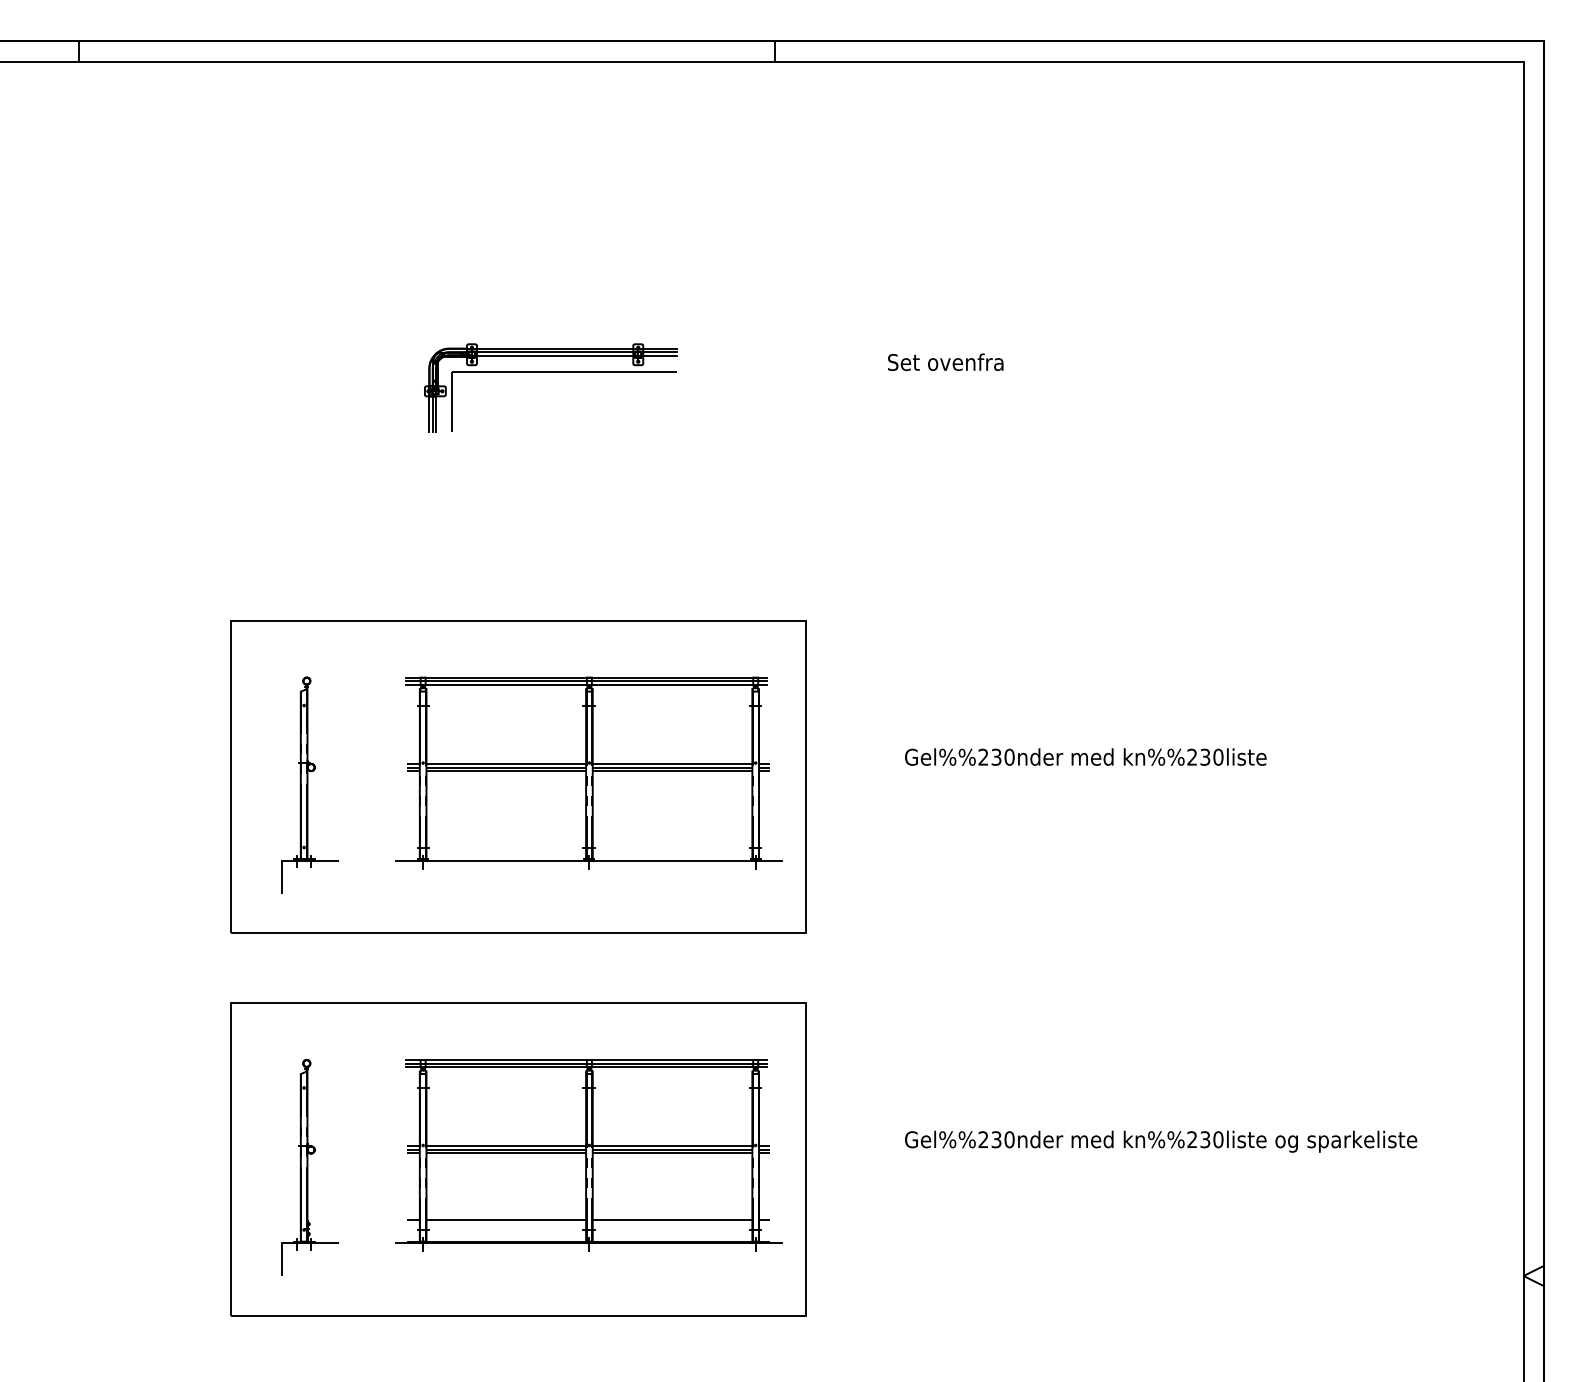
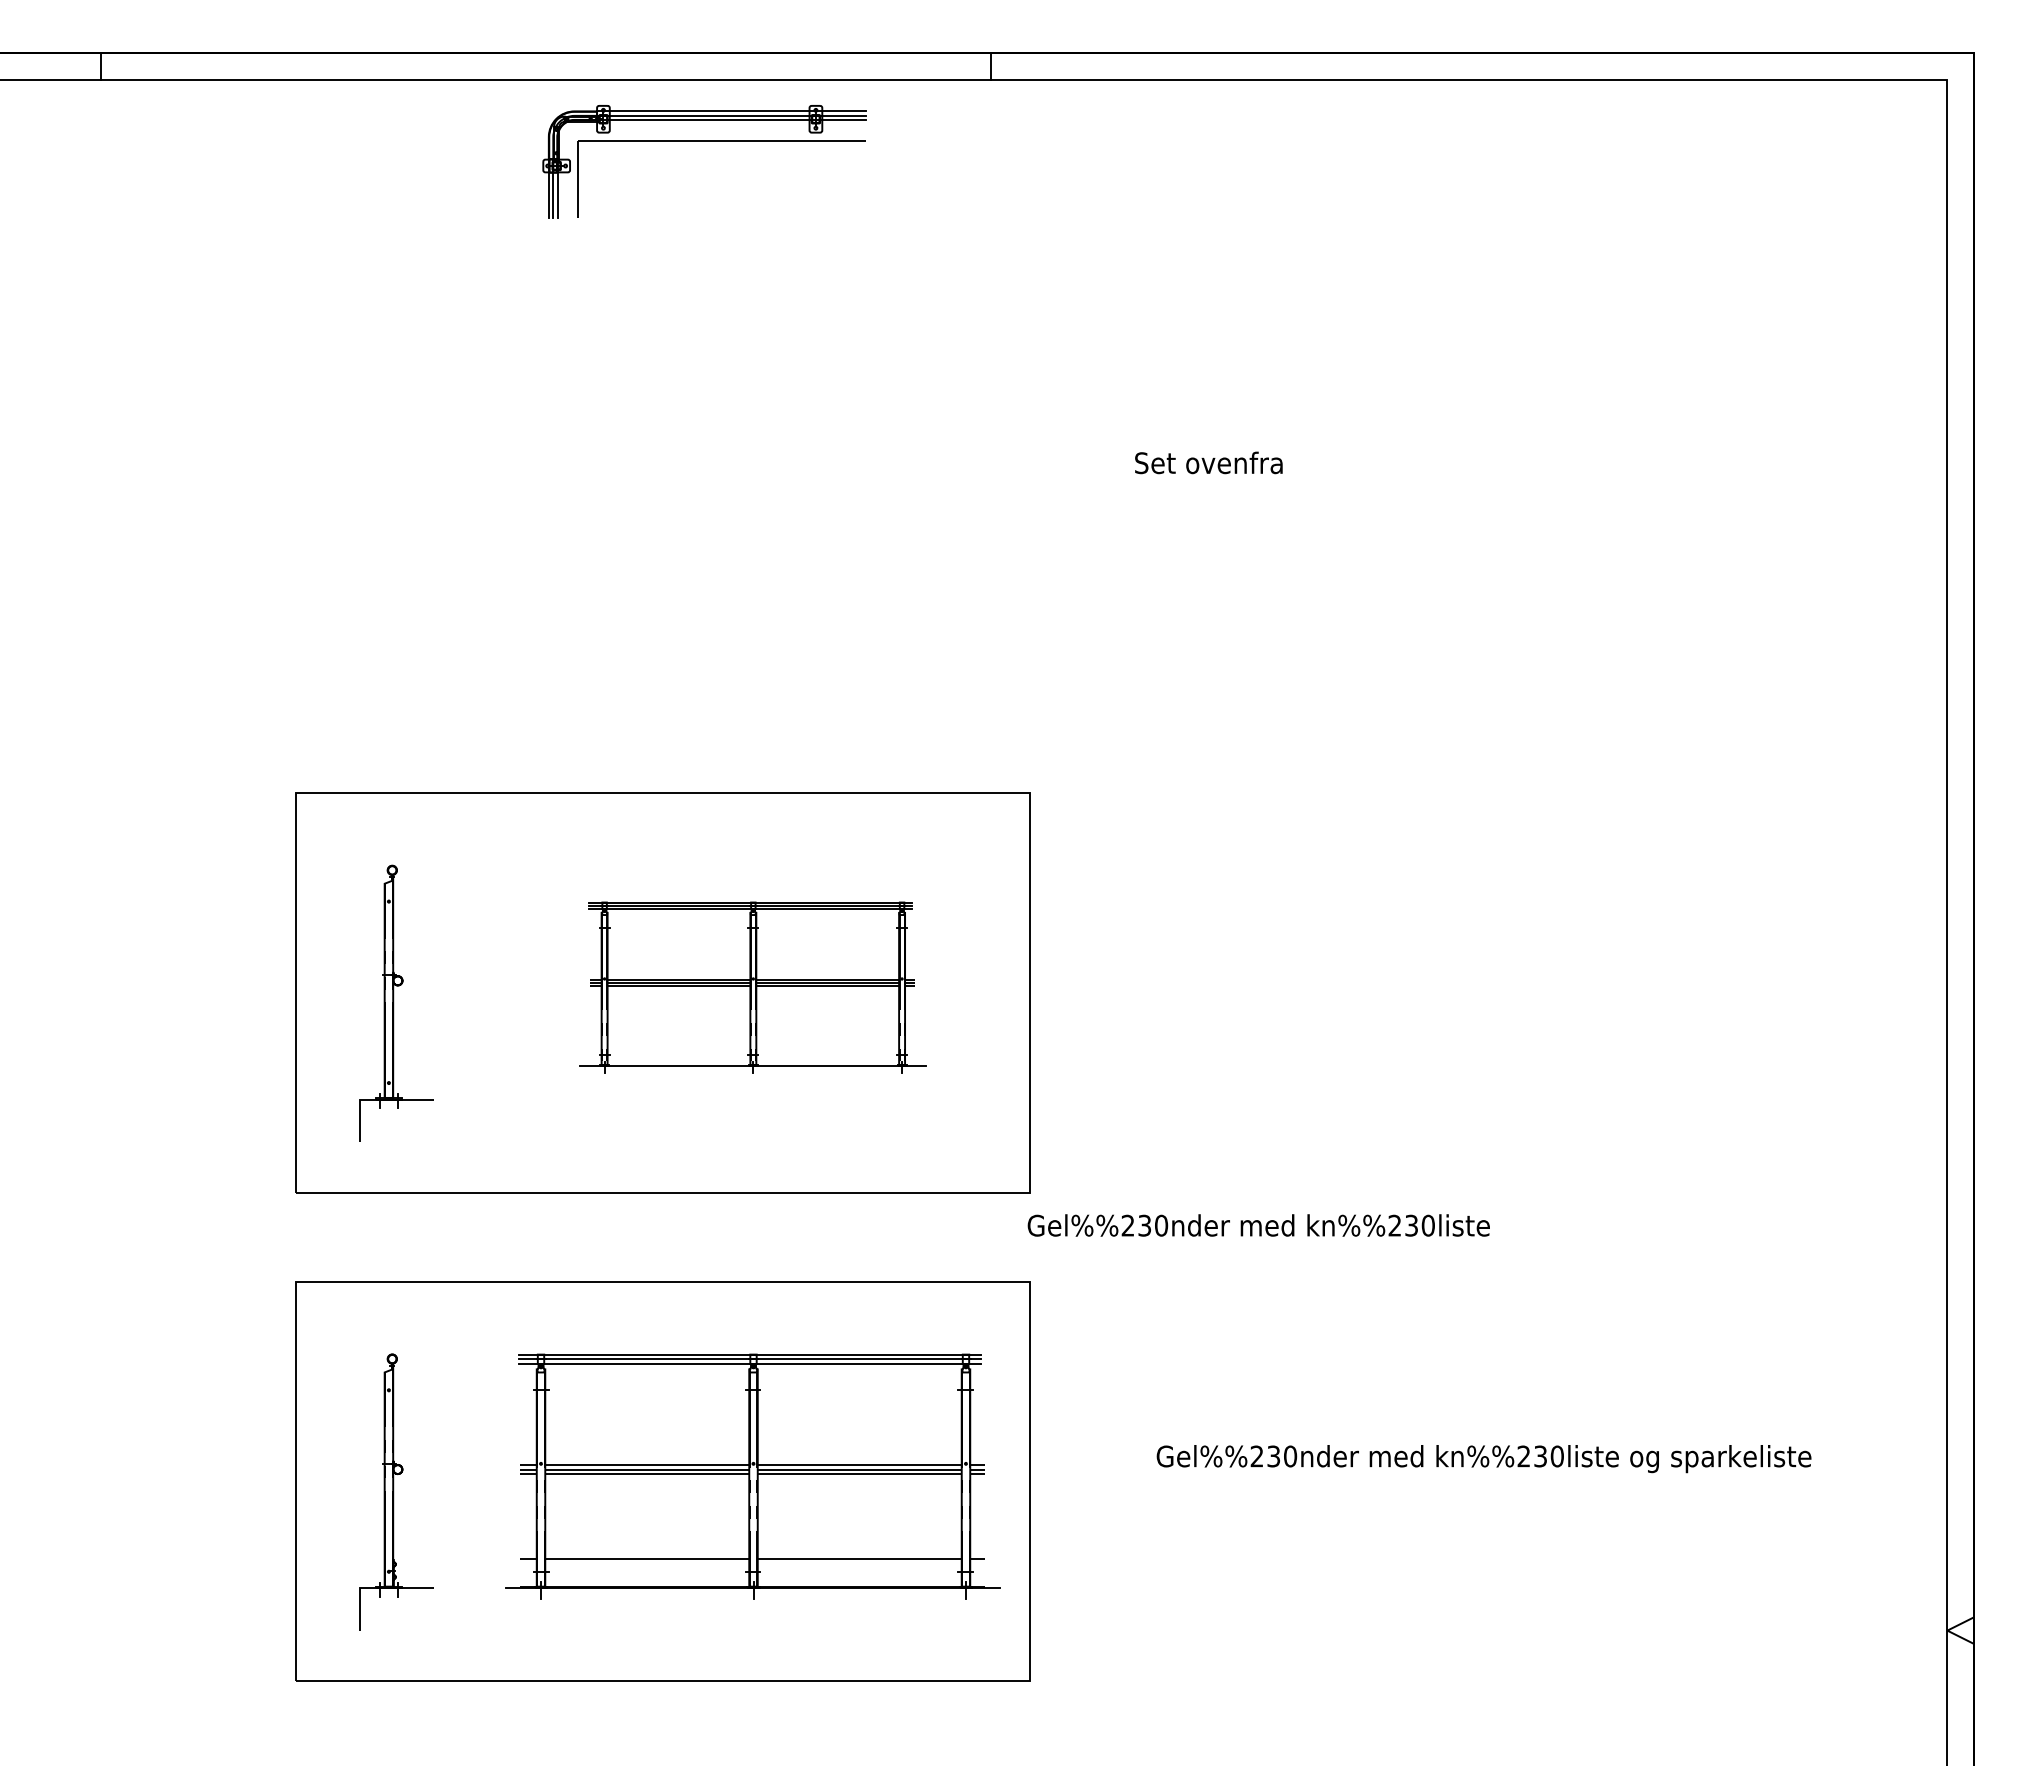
part: (551, 372) -> (704, 141), moved
text: (1085, 757) -> (1258, 1225), moved
part: (588, 772) -> (752, 987), size x0.7

